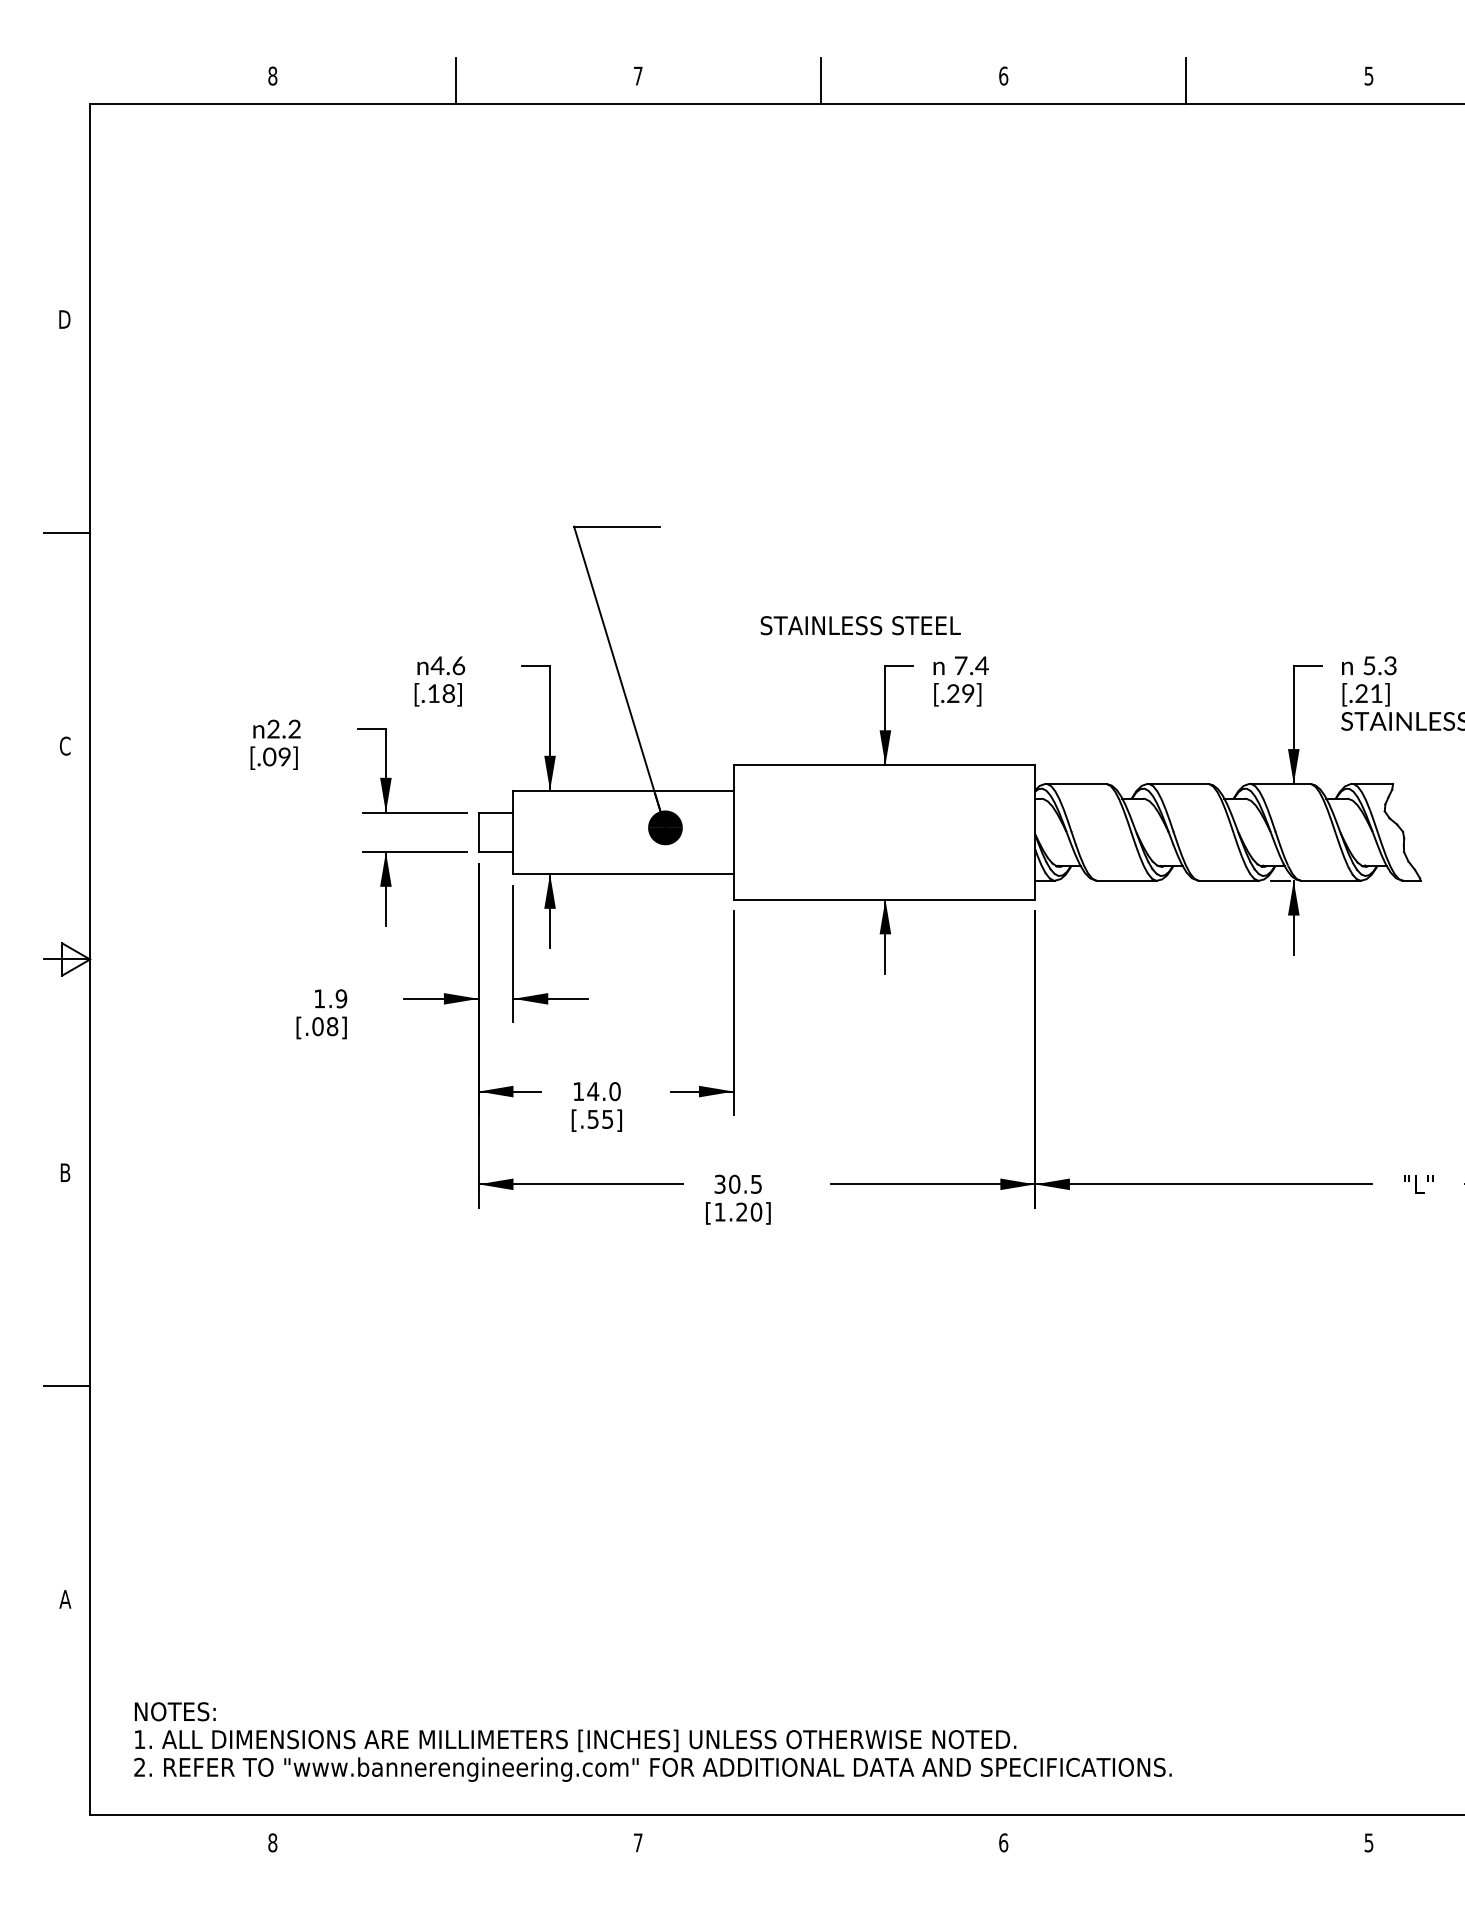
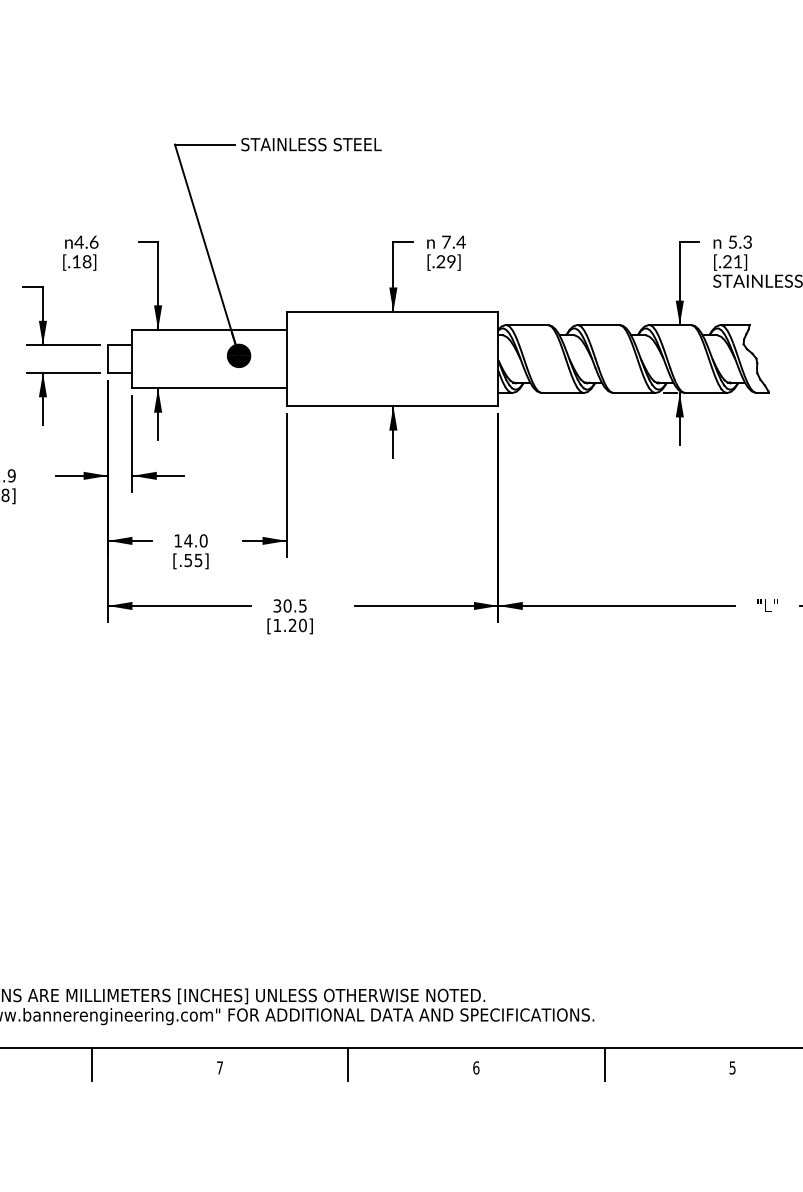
text: (860, 625) -> (311, 144), moved
line: (455, 1838) -> (91, 1064), added
line: (820, 1838) -> (347, 1064), added
line: (1186, 1838) -> (604, 1064), added

